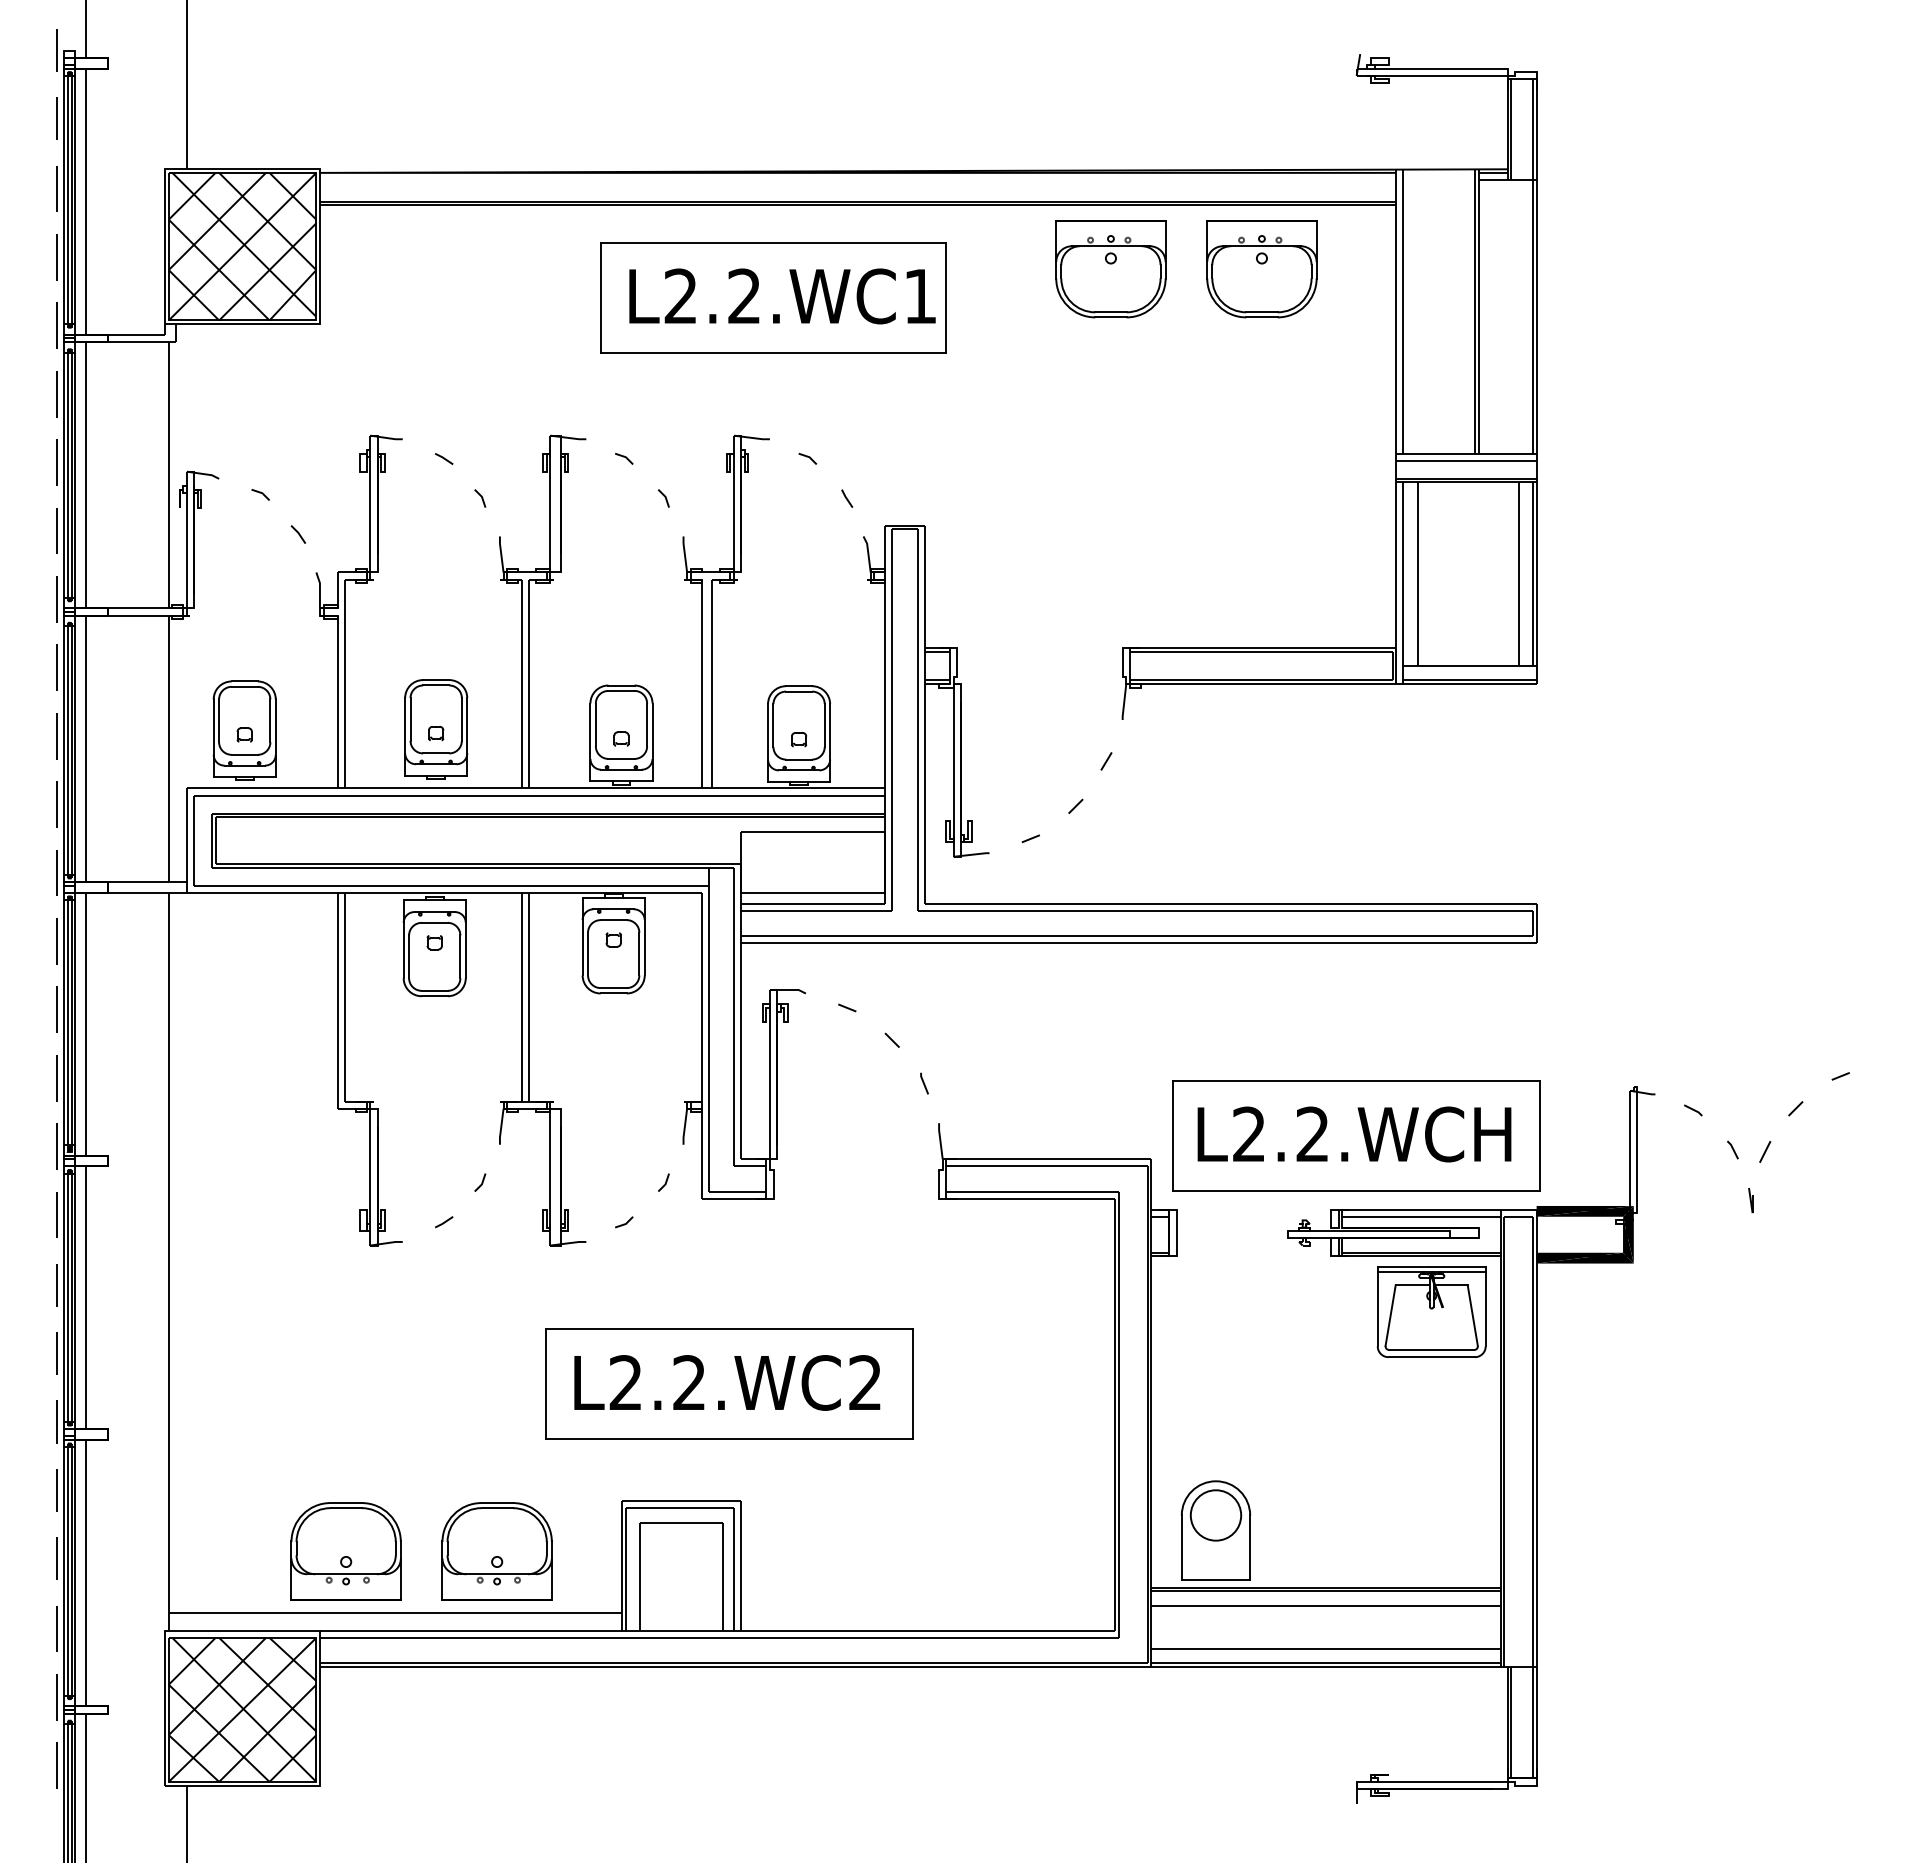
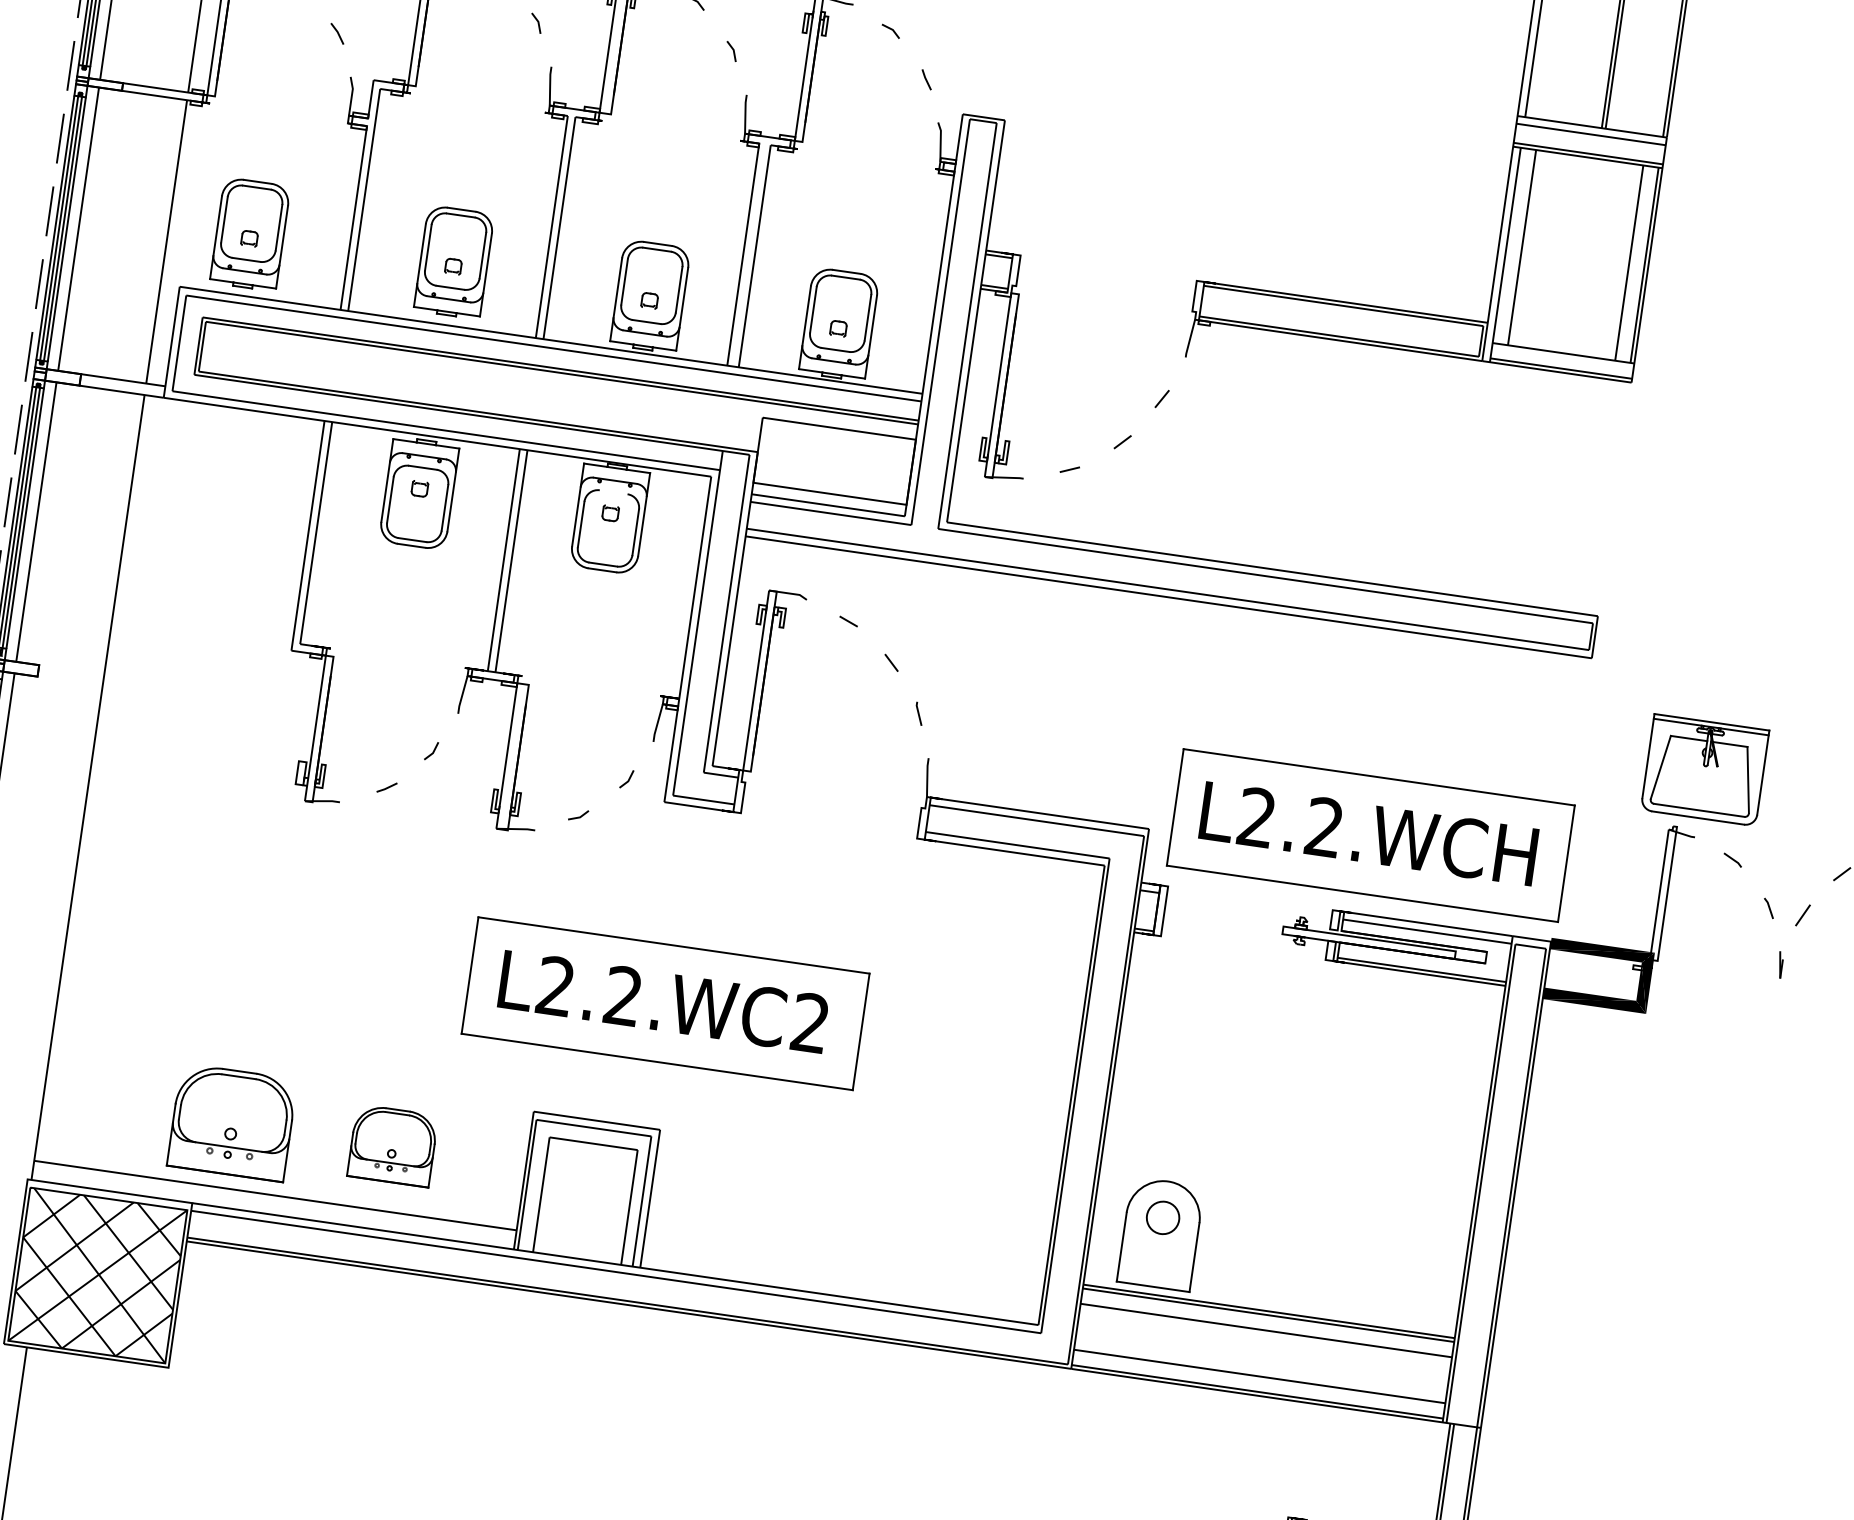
line: (613, 920) -> (613, 492), removed
part: (1431, 1312) -> (1704, 770), moved
circle: (1215, 1515) -> (1162, 1217), size x0.6
part: (496, 1551) -> (392, 1145), size x0.7

